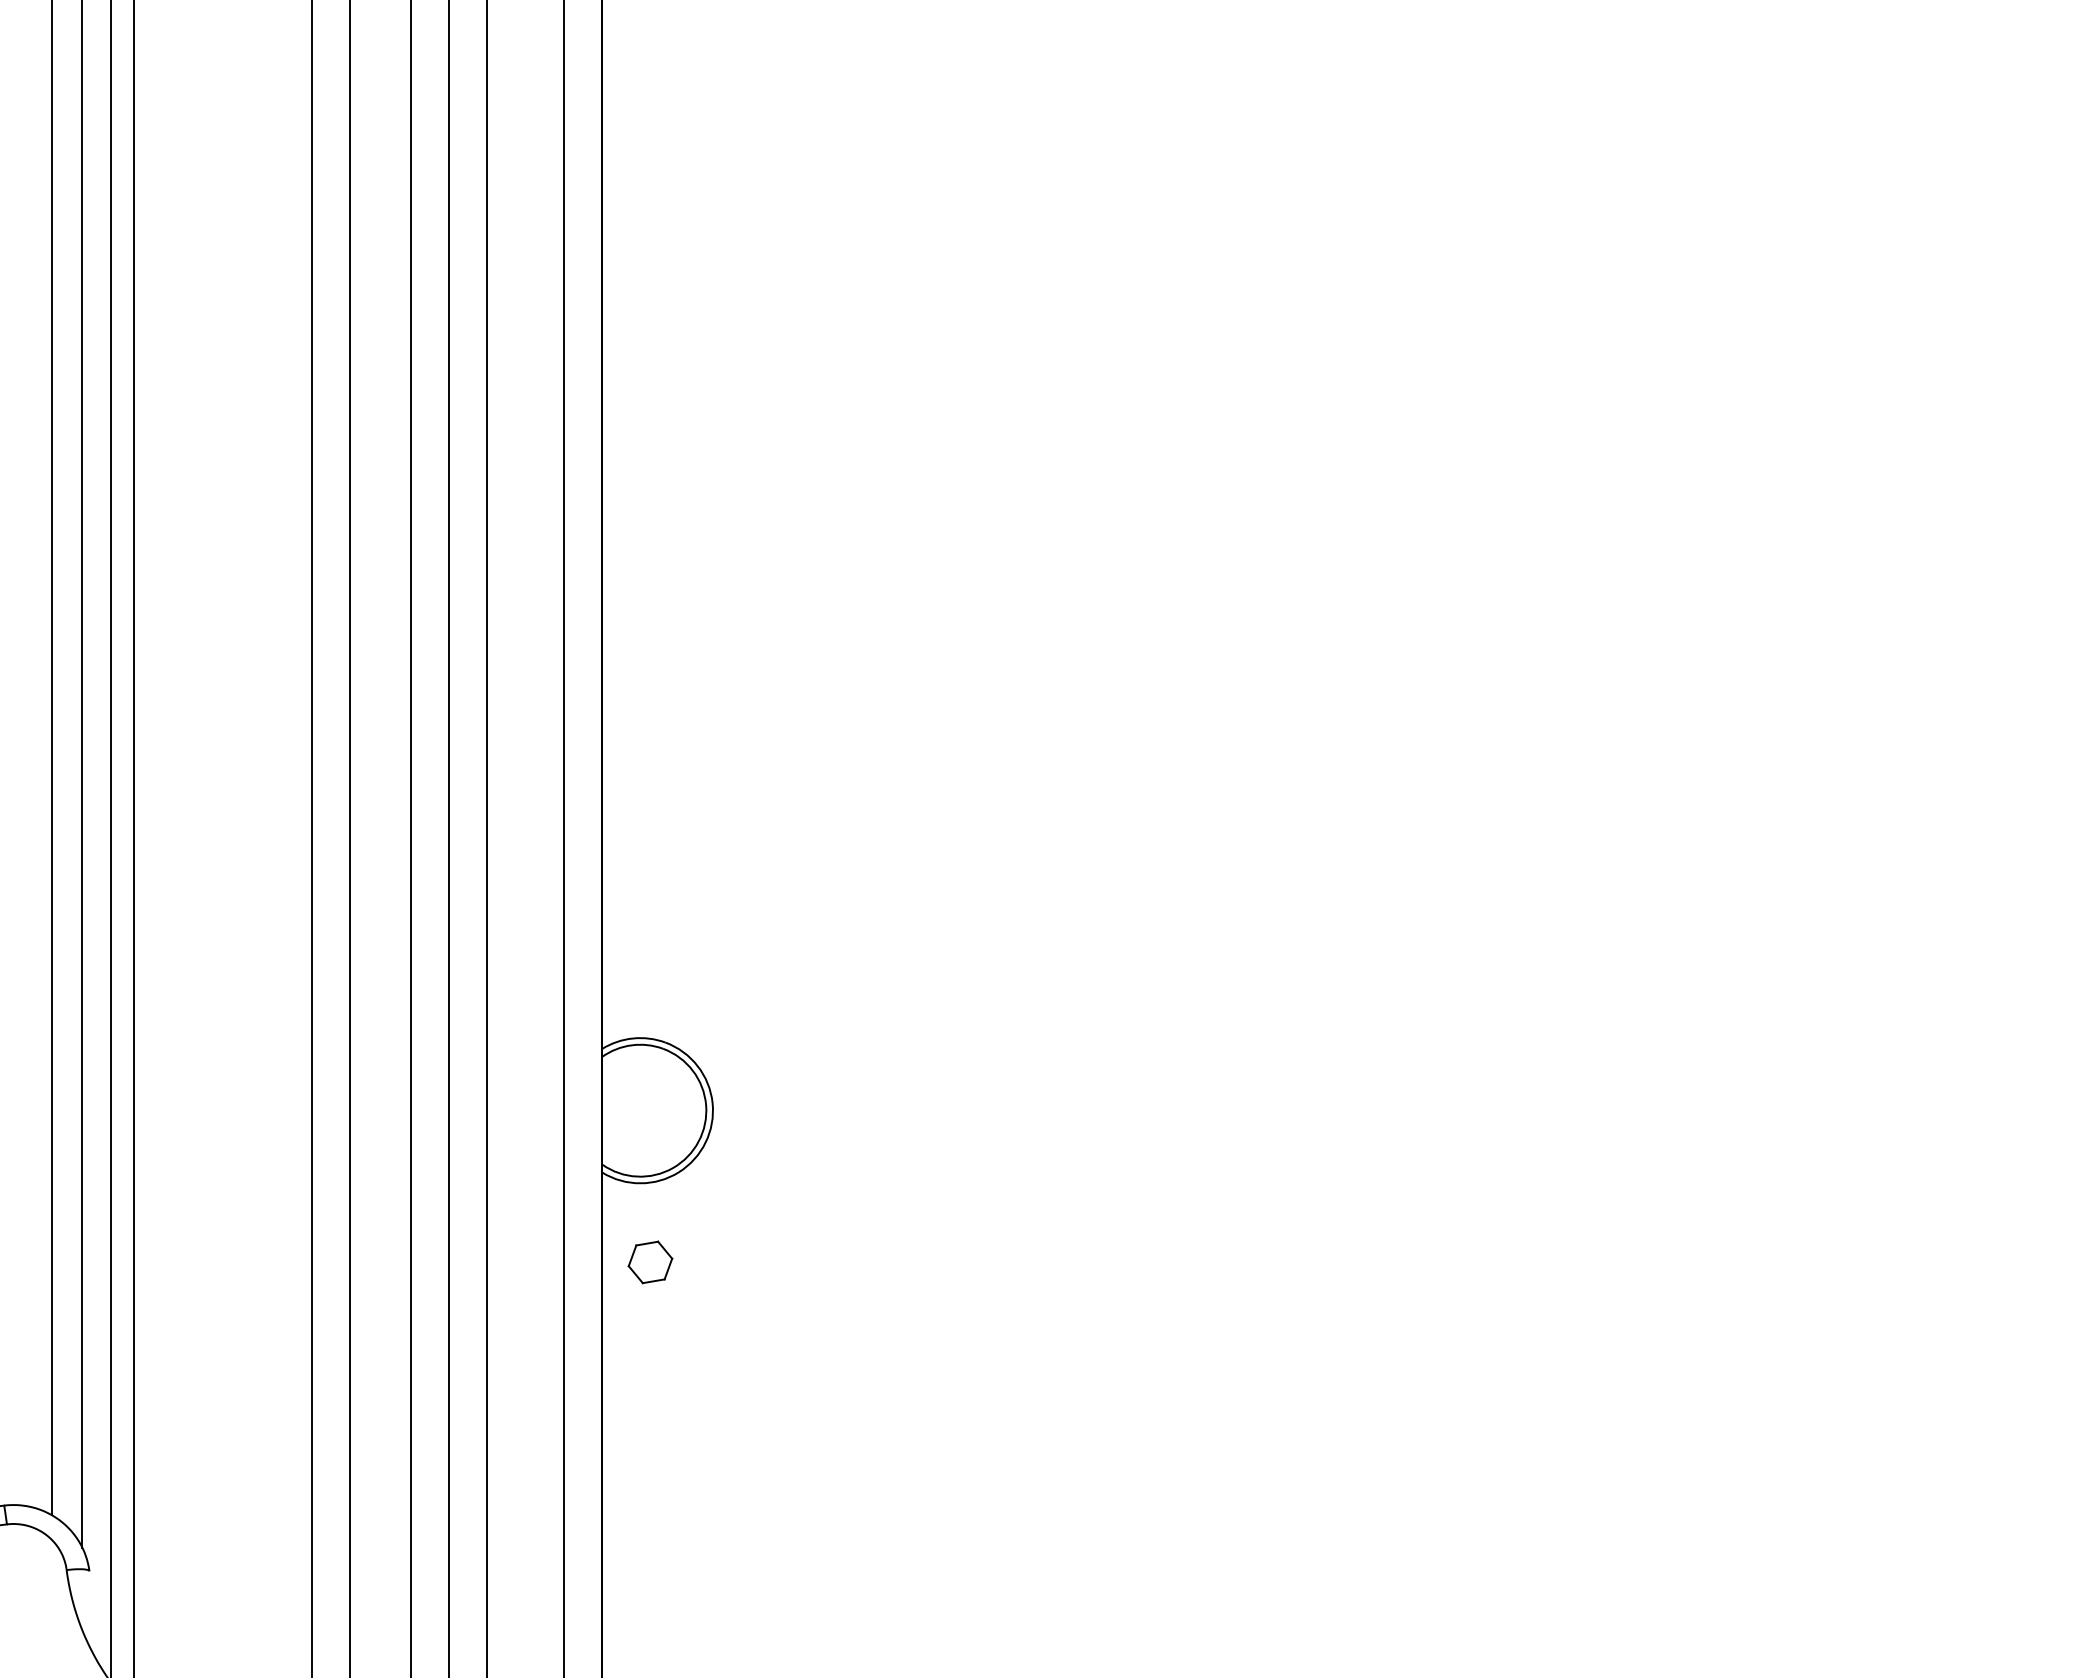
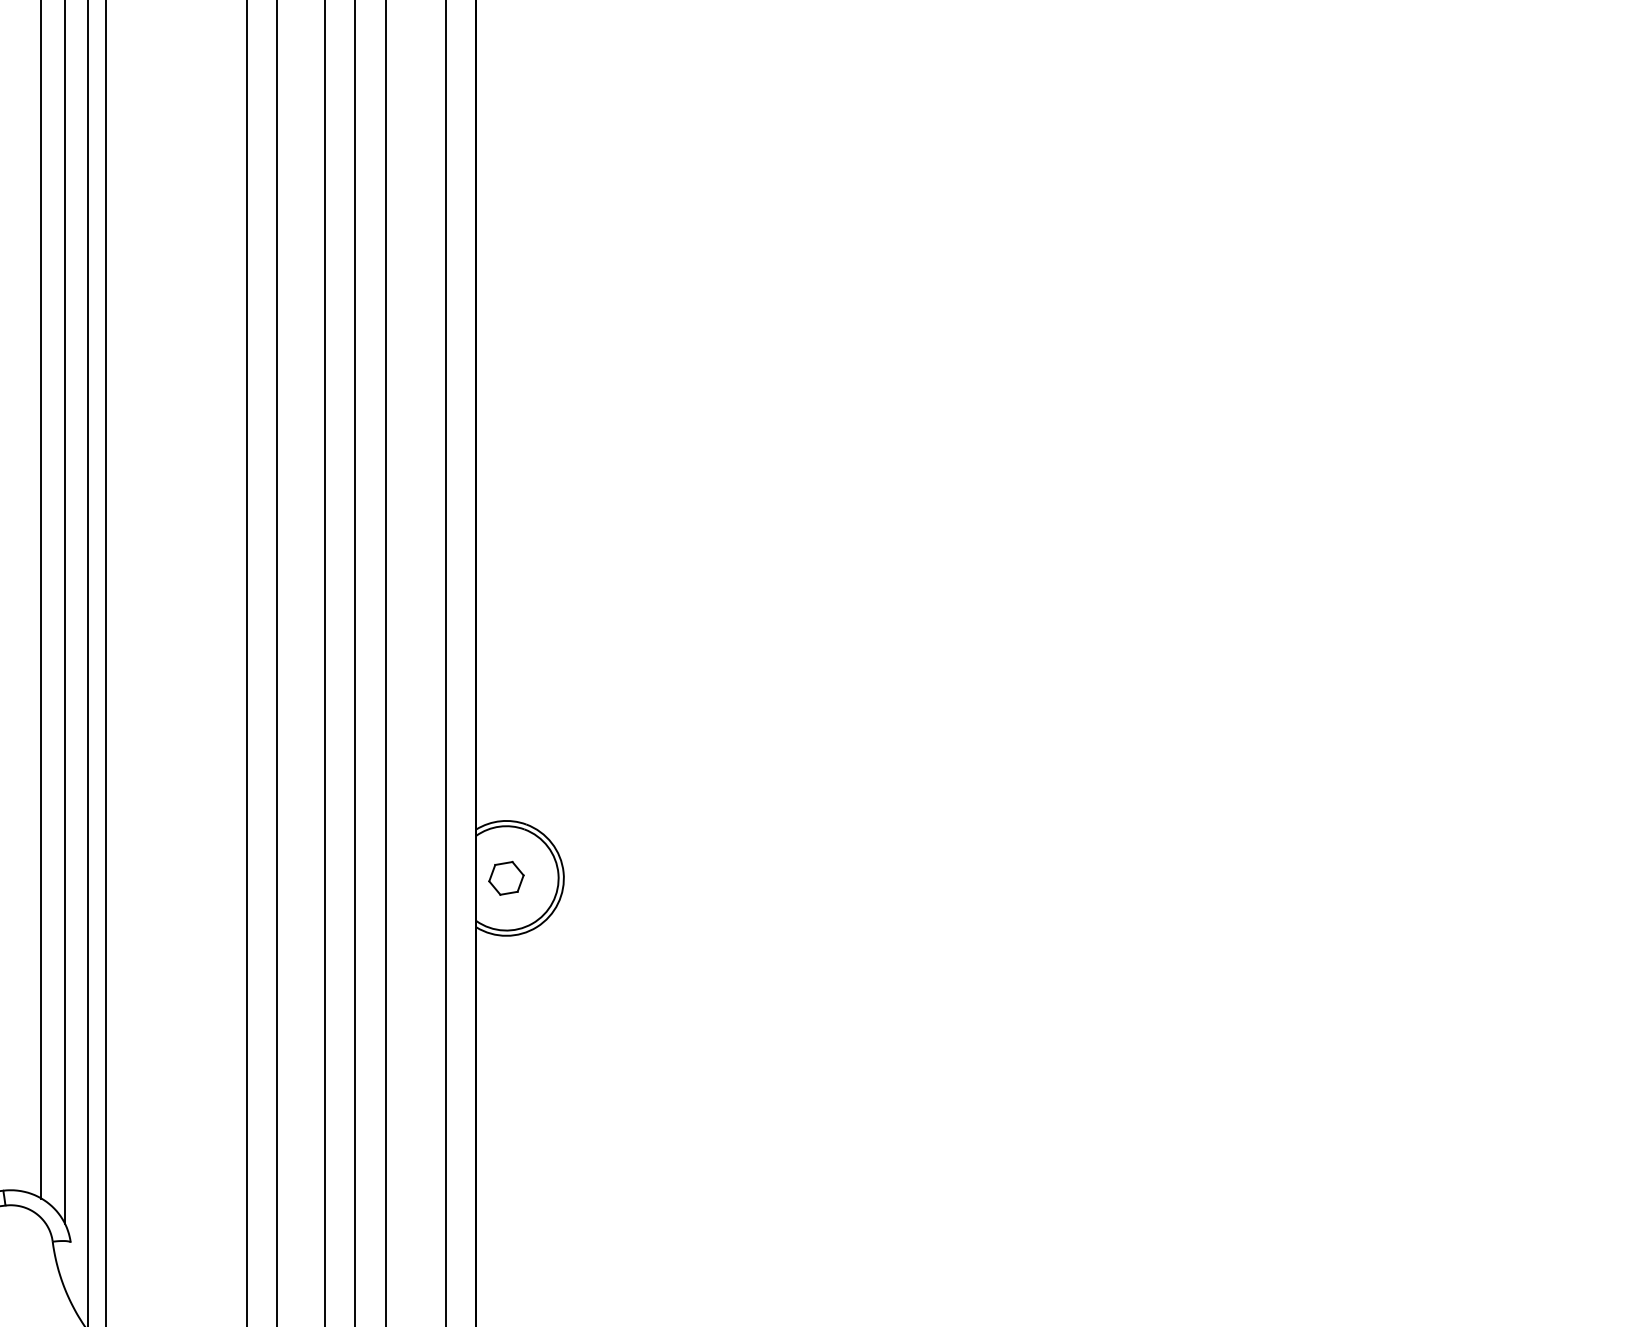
part: (650, 1261) -> (506, 877), moved

